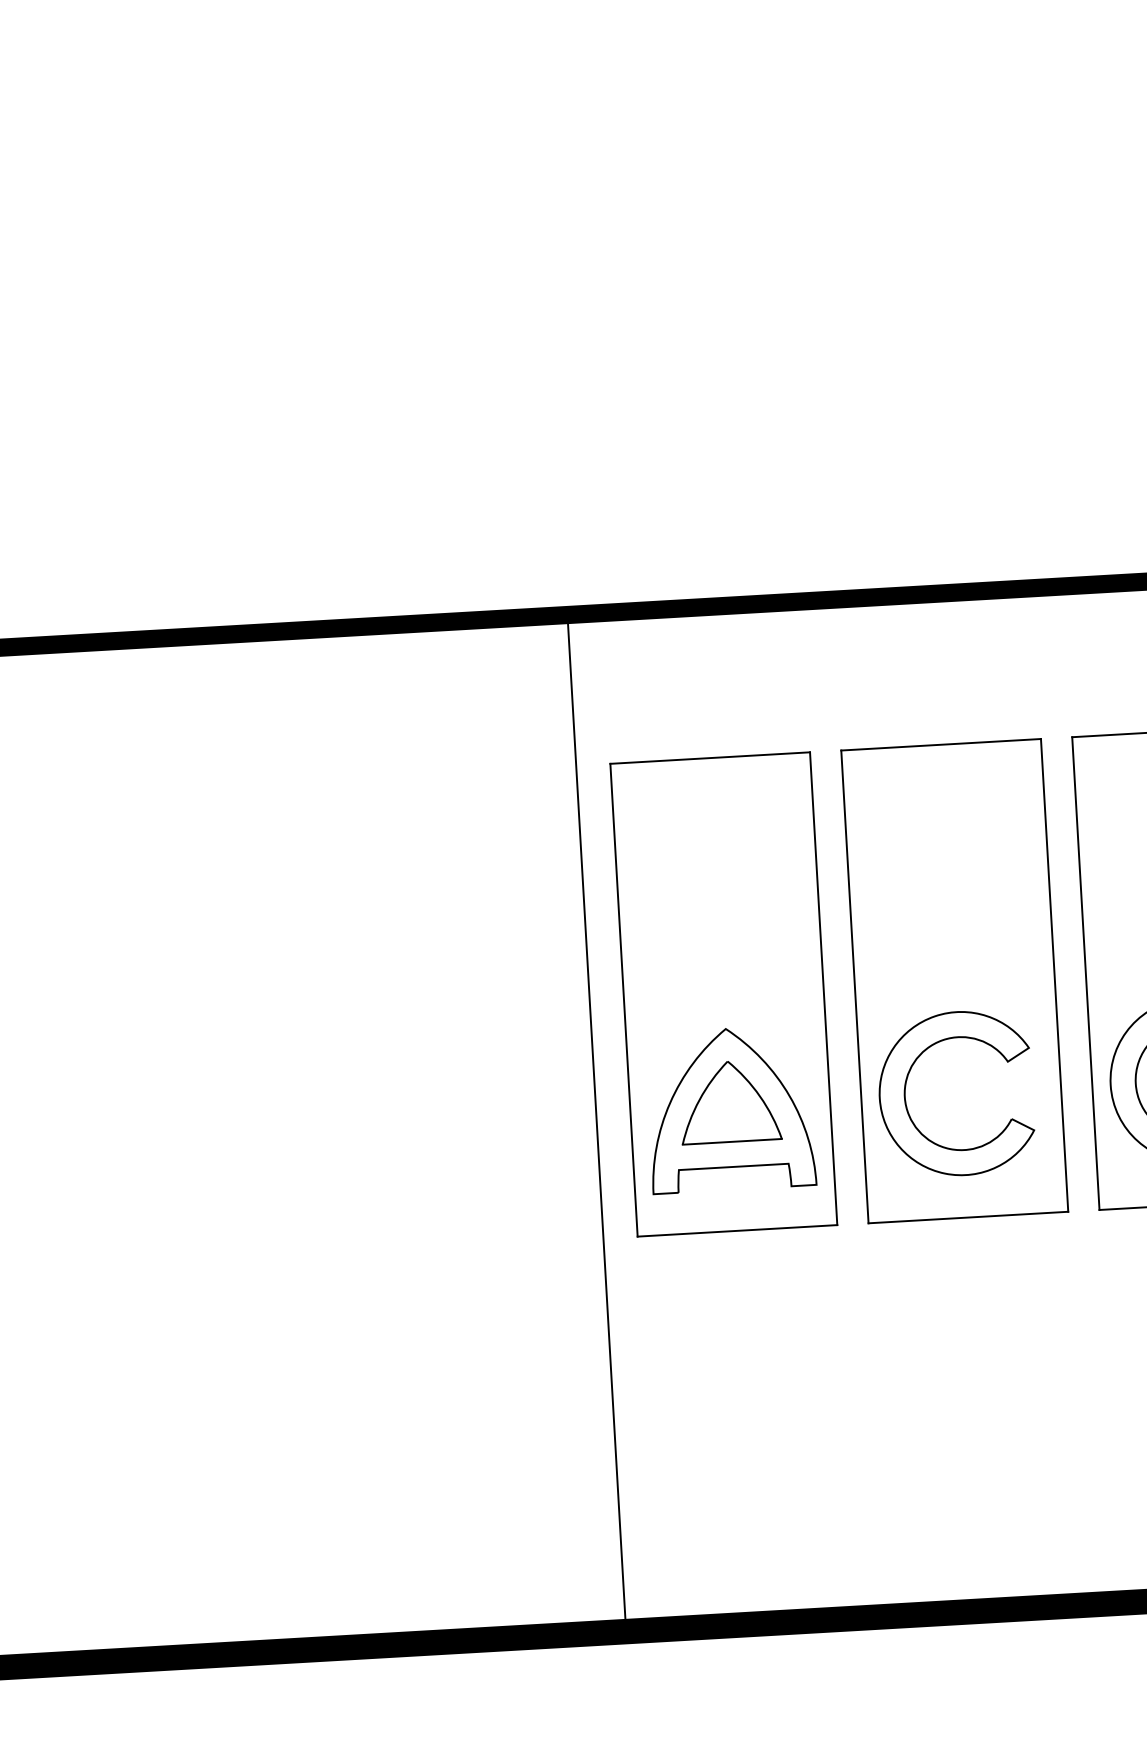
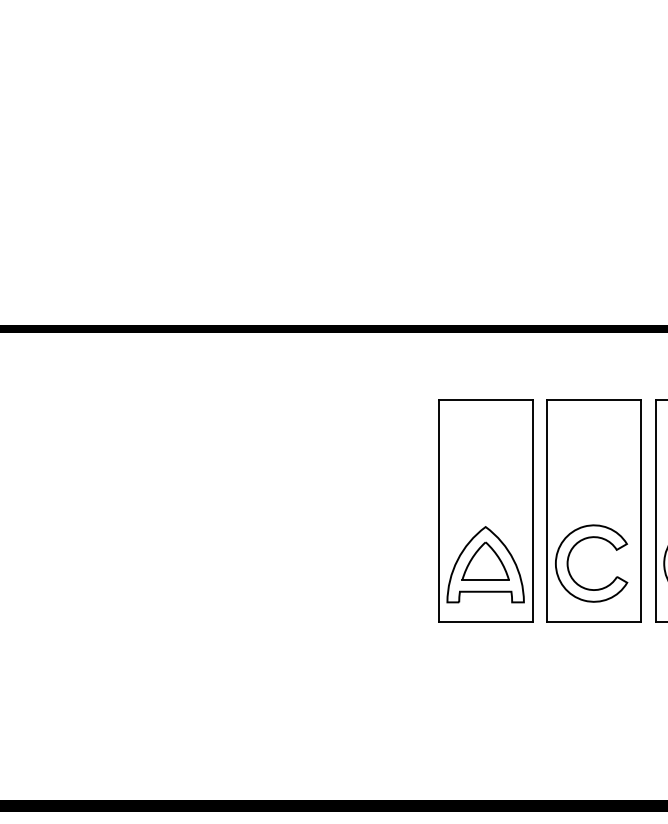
line: (596, 1123) -> (422, 567), removed

